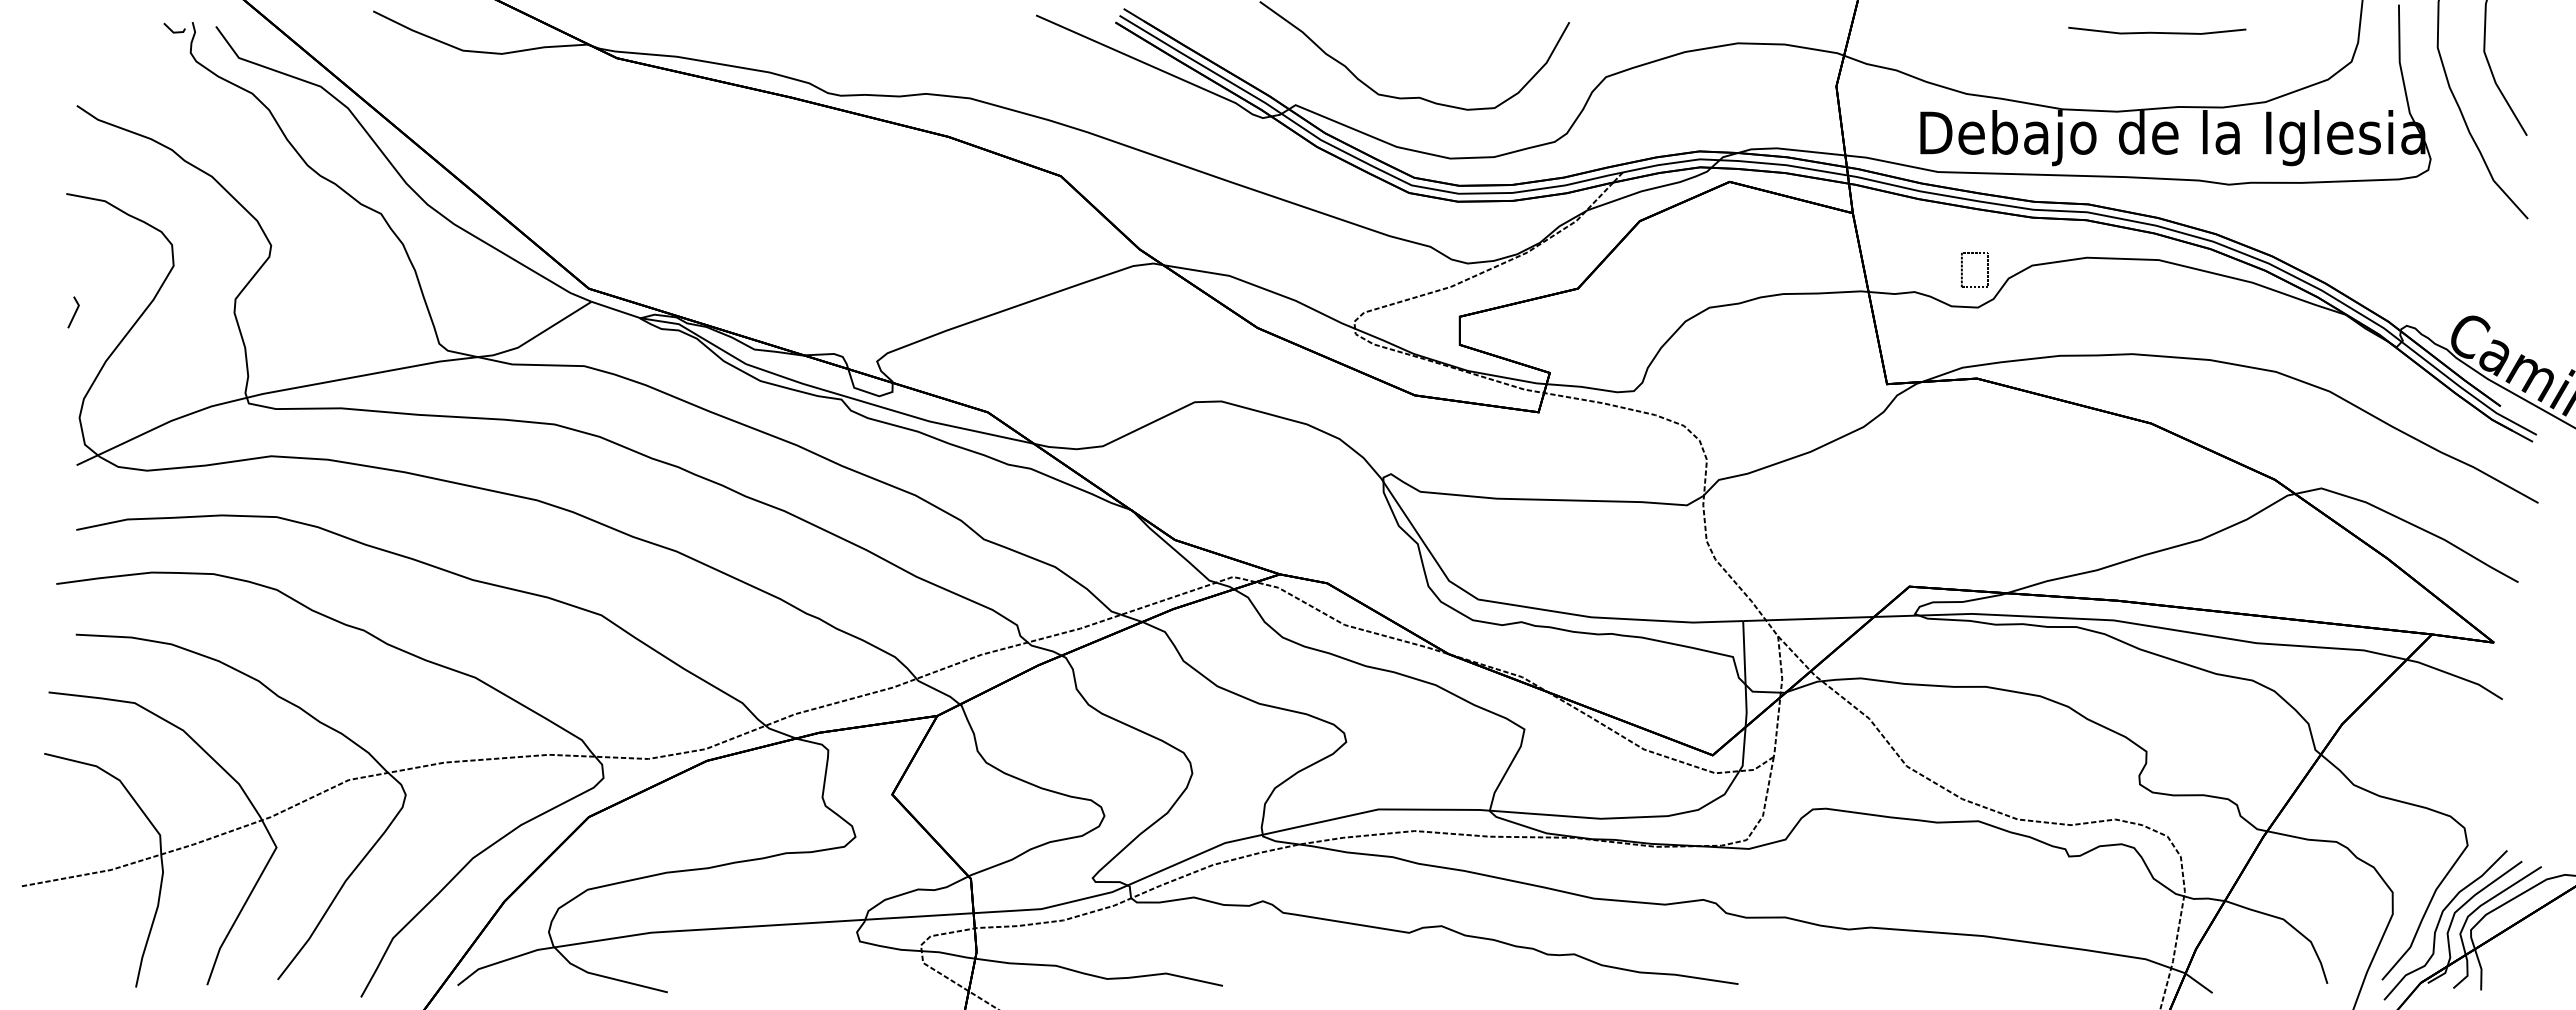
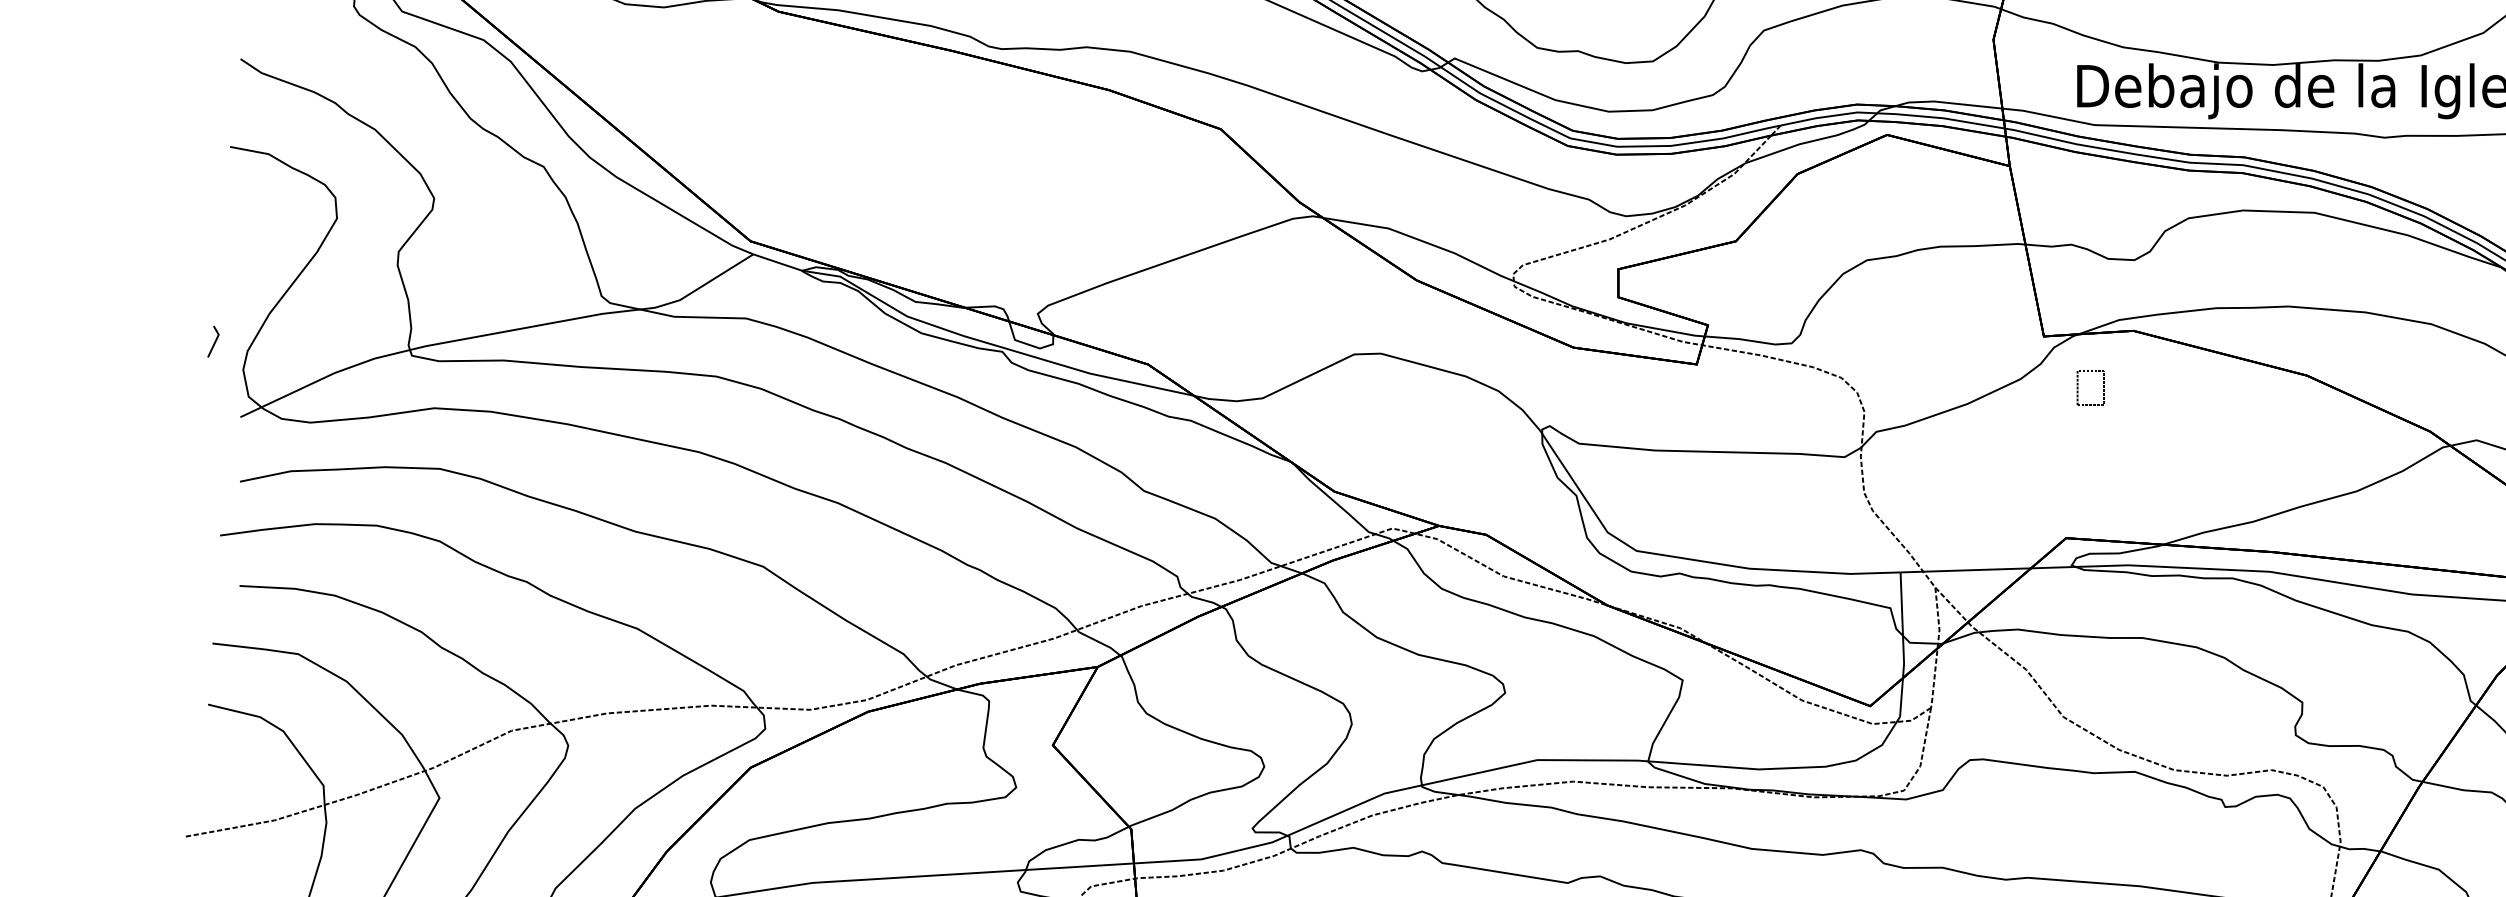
part: (1962, 269) -> (2078, 387), moved
line: (74, 312) -> (214, 341), moved

